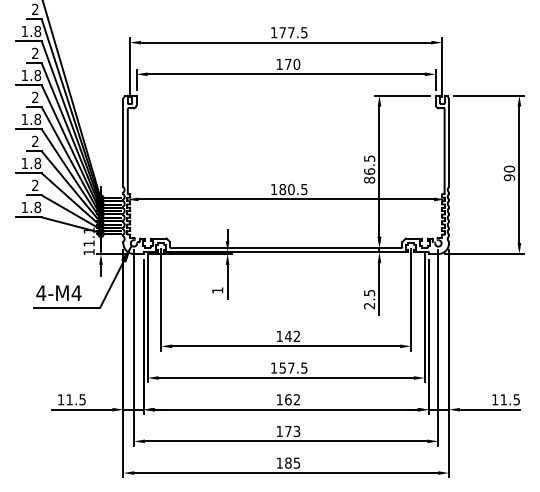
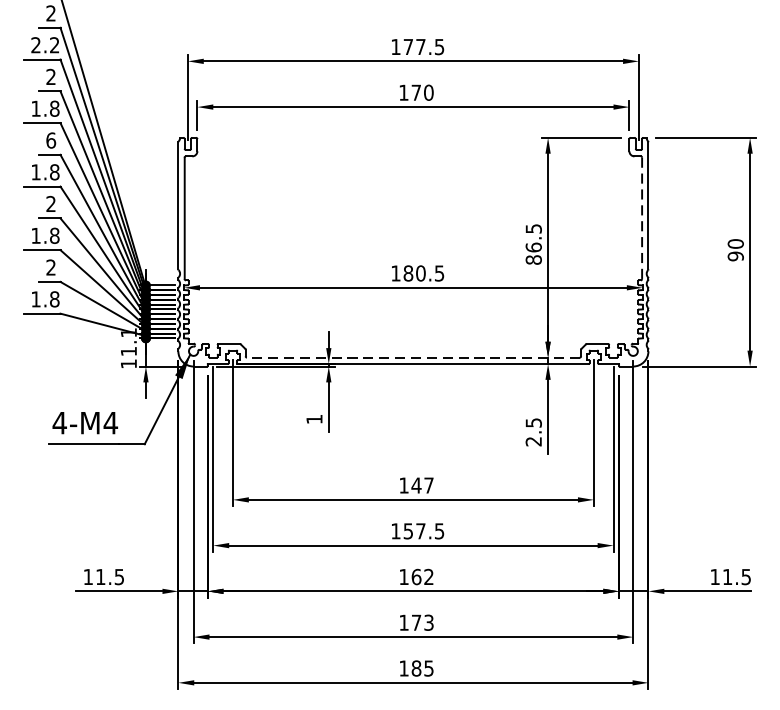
text: (31, 31) -> (45, 45), 1.8 -> 2.2
text: (35, 97) -> (51, 140), 2 -> 6
line: (444, 151) -> (641, 218), solid -> dashed
line: (285, 247) -> (412, 357), solid -> dashed
text: (296, 335) -> (428, 484), 142 -> 147

